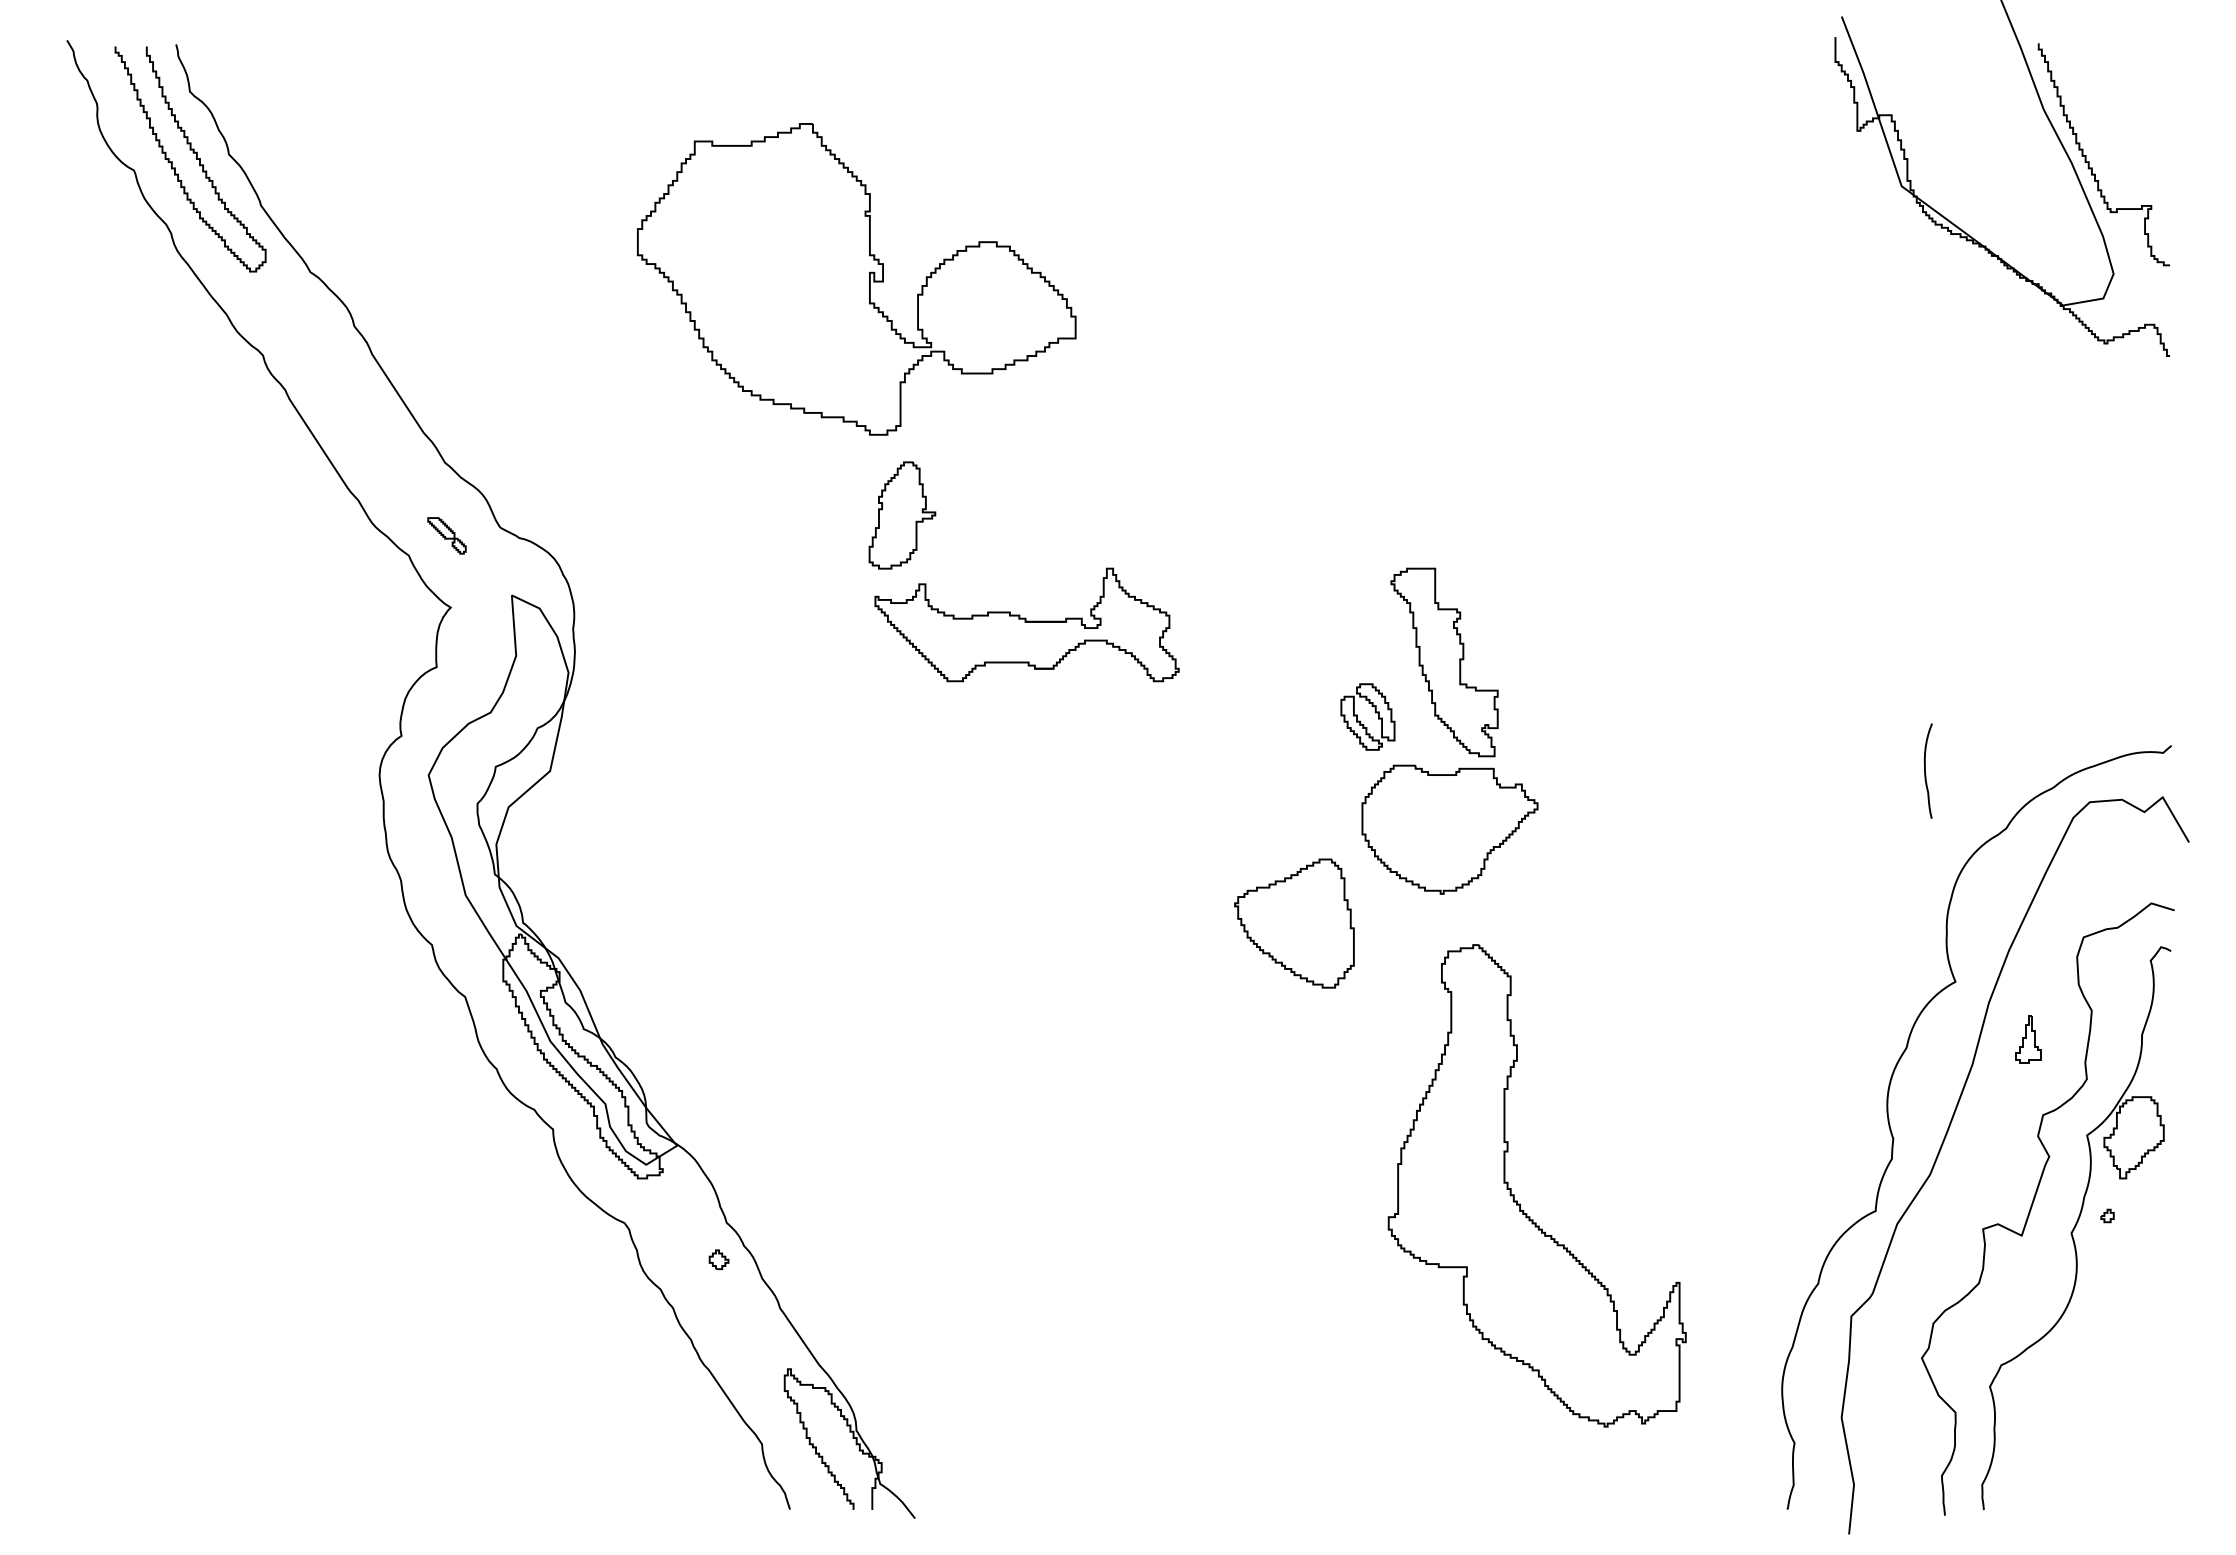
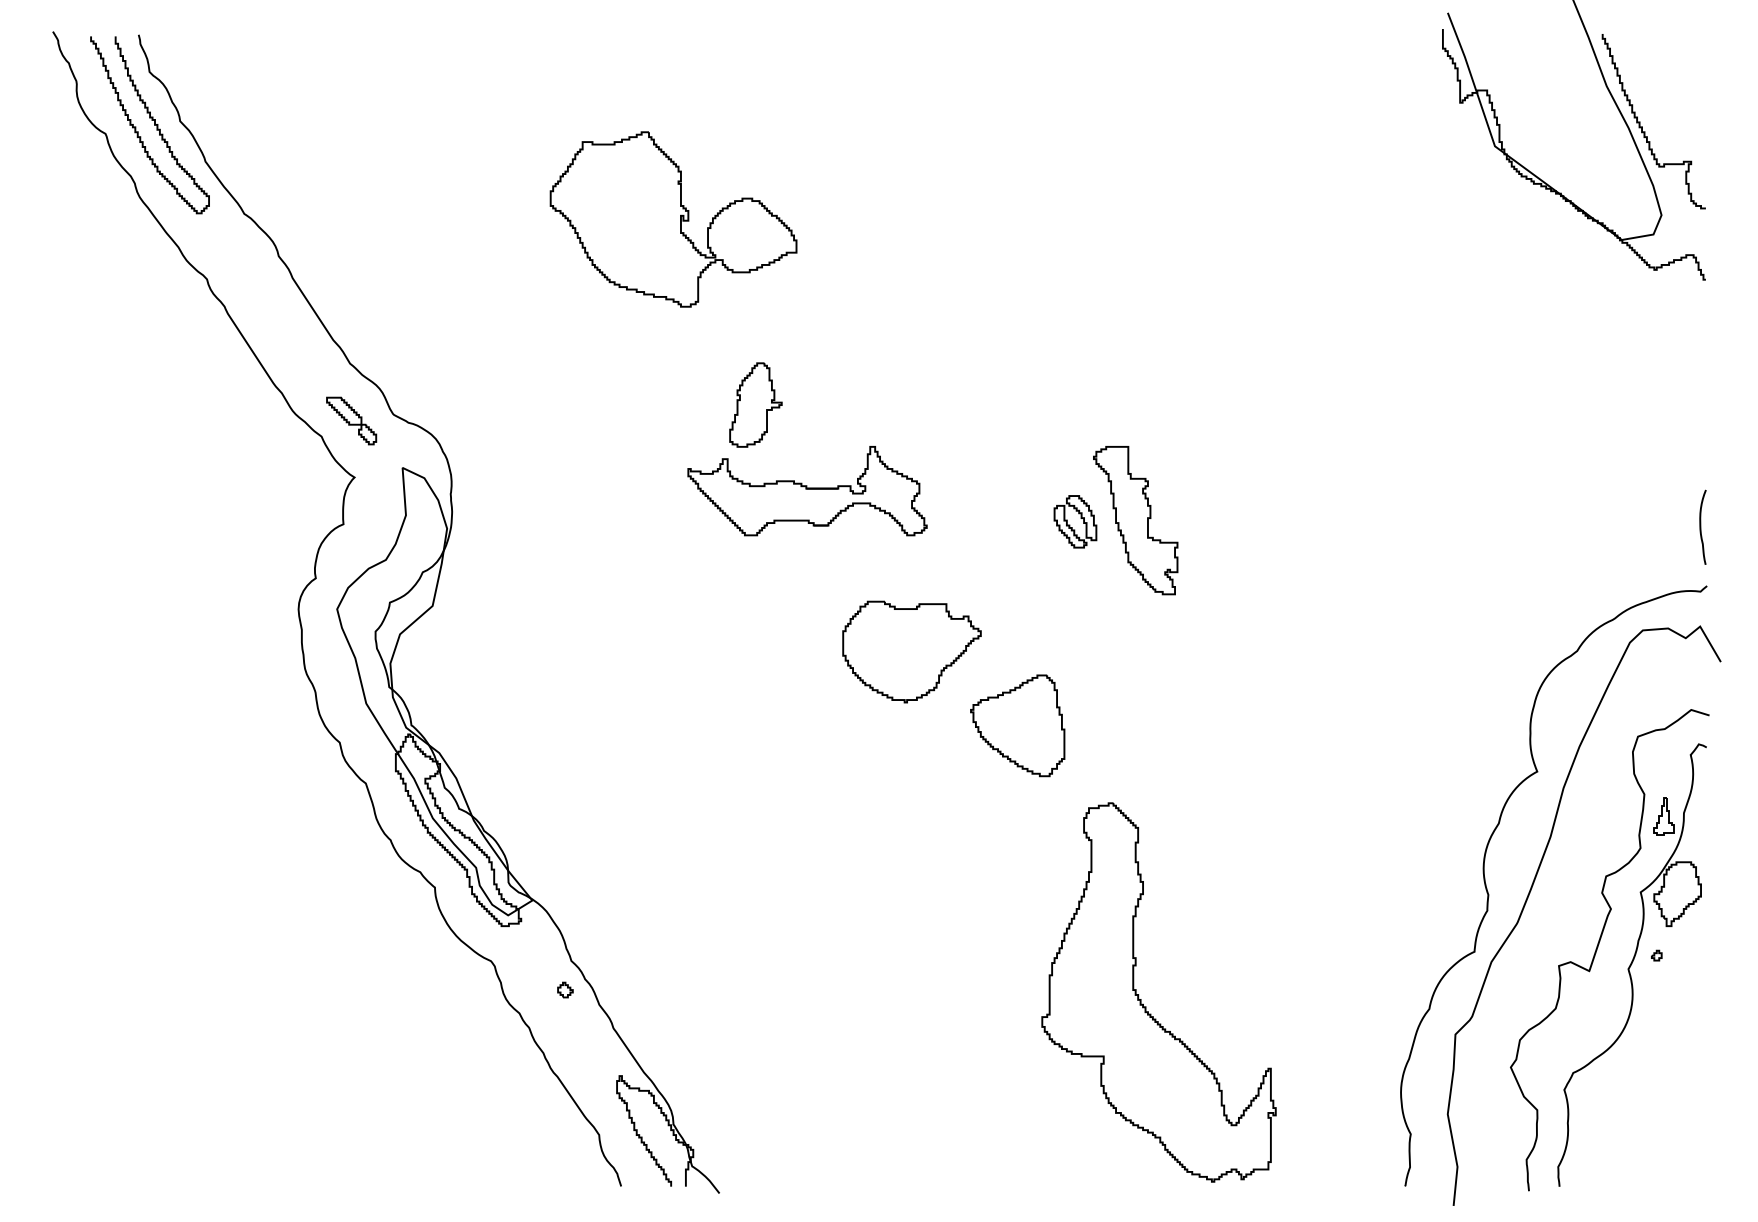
part: (856, 279) -> (673, 219), size x0.71
part: (902, 515) -> (755, 405), moved
part: (446, 535) -> (351, 420), size x1.67
part: (1374, 712) -> (1080, 518), moved
curve: (1925, 770) -> (1700, 526), moved
part: (1449, 829) -> (911, 651), moved
part: (2028, 1039) -> (1663, 816), moved
part: (1514, 1194) -> (1141, 999), moved

